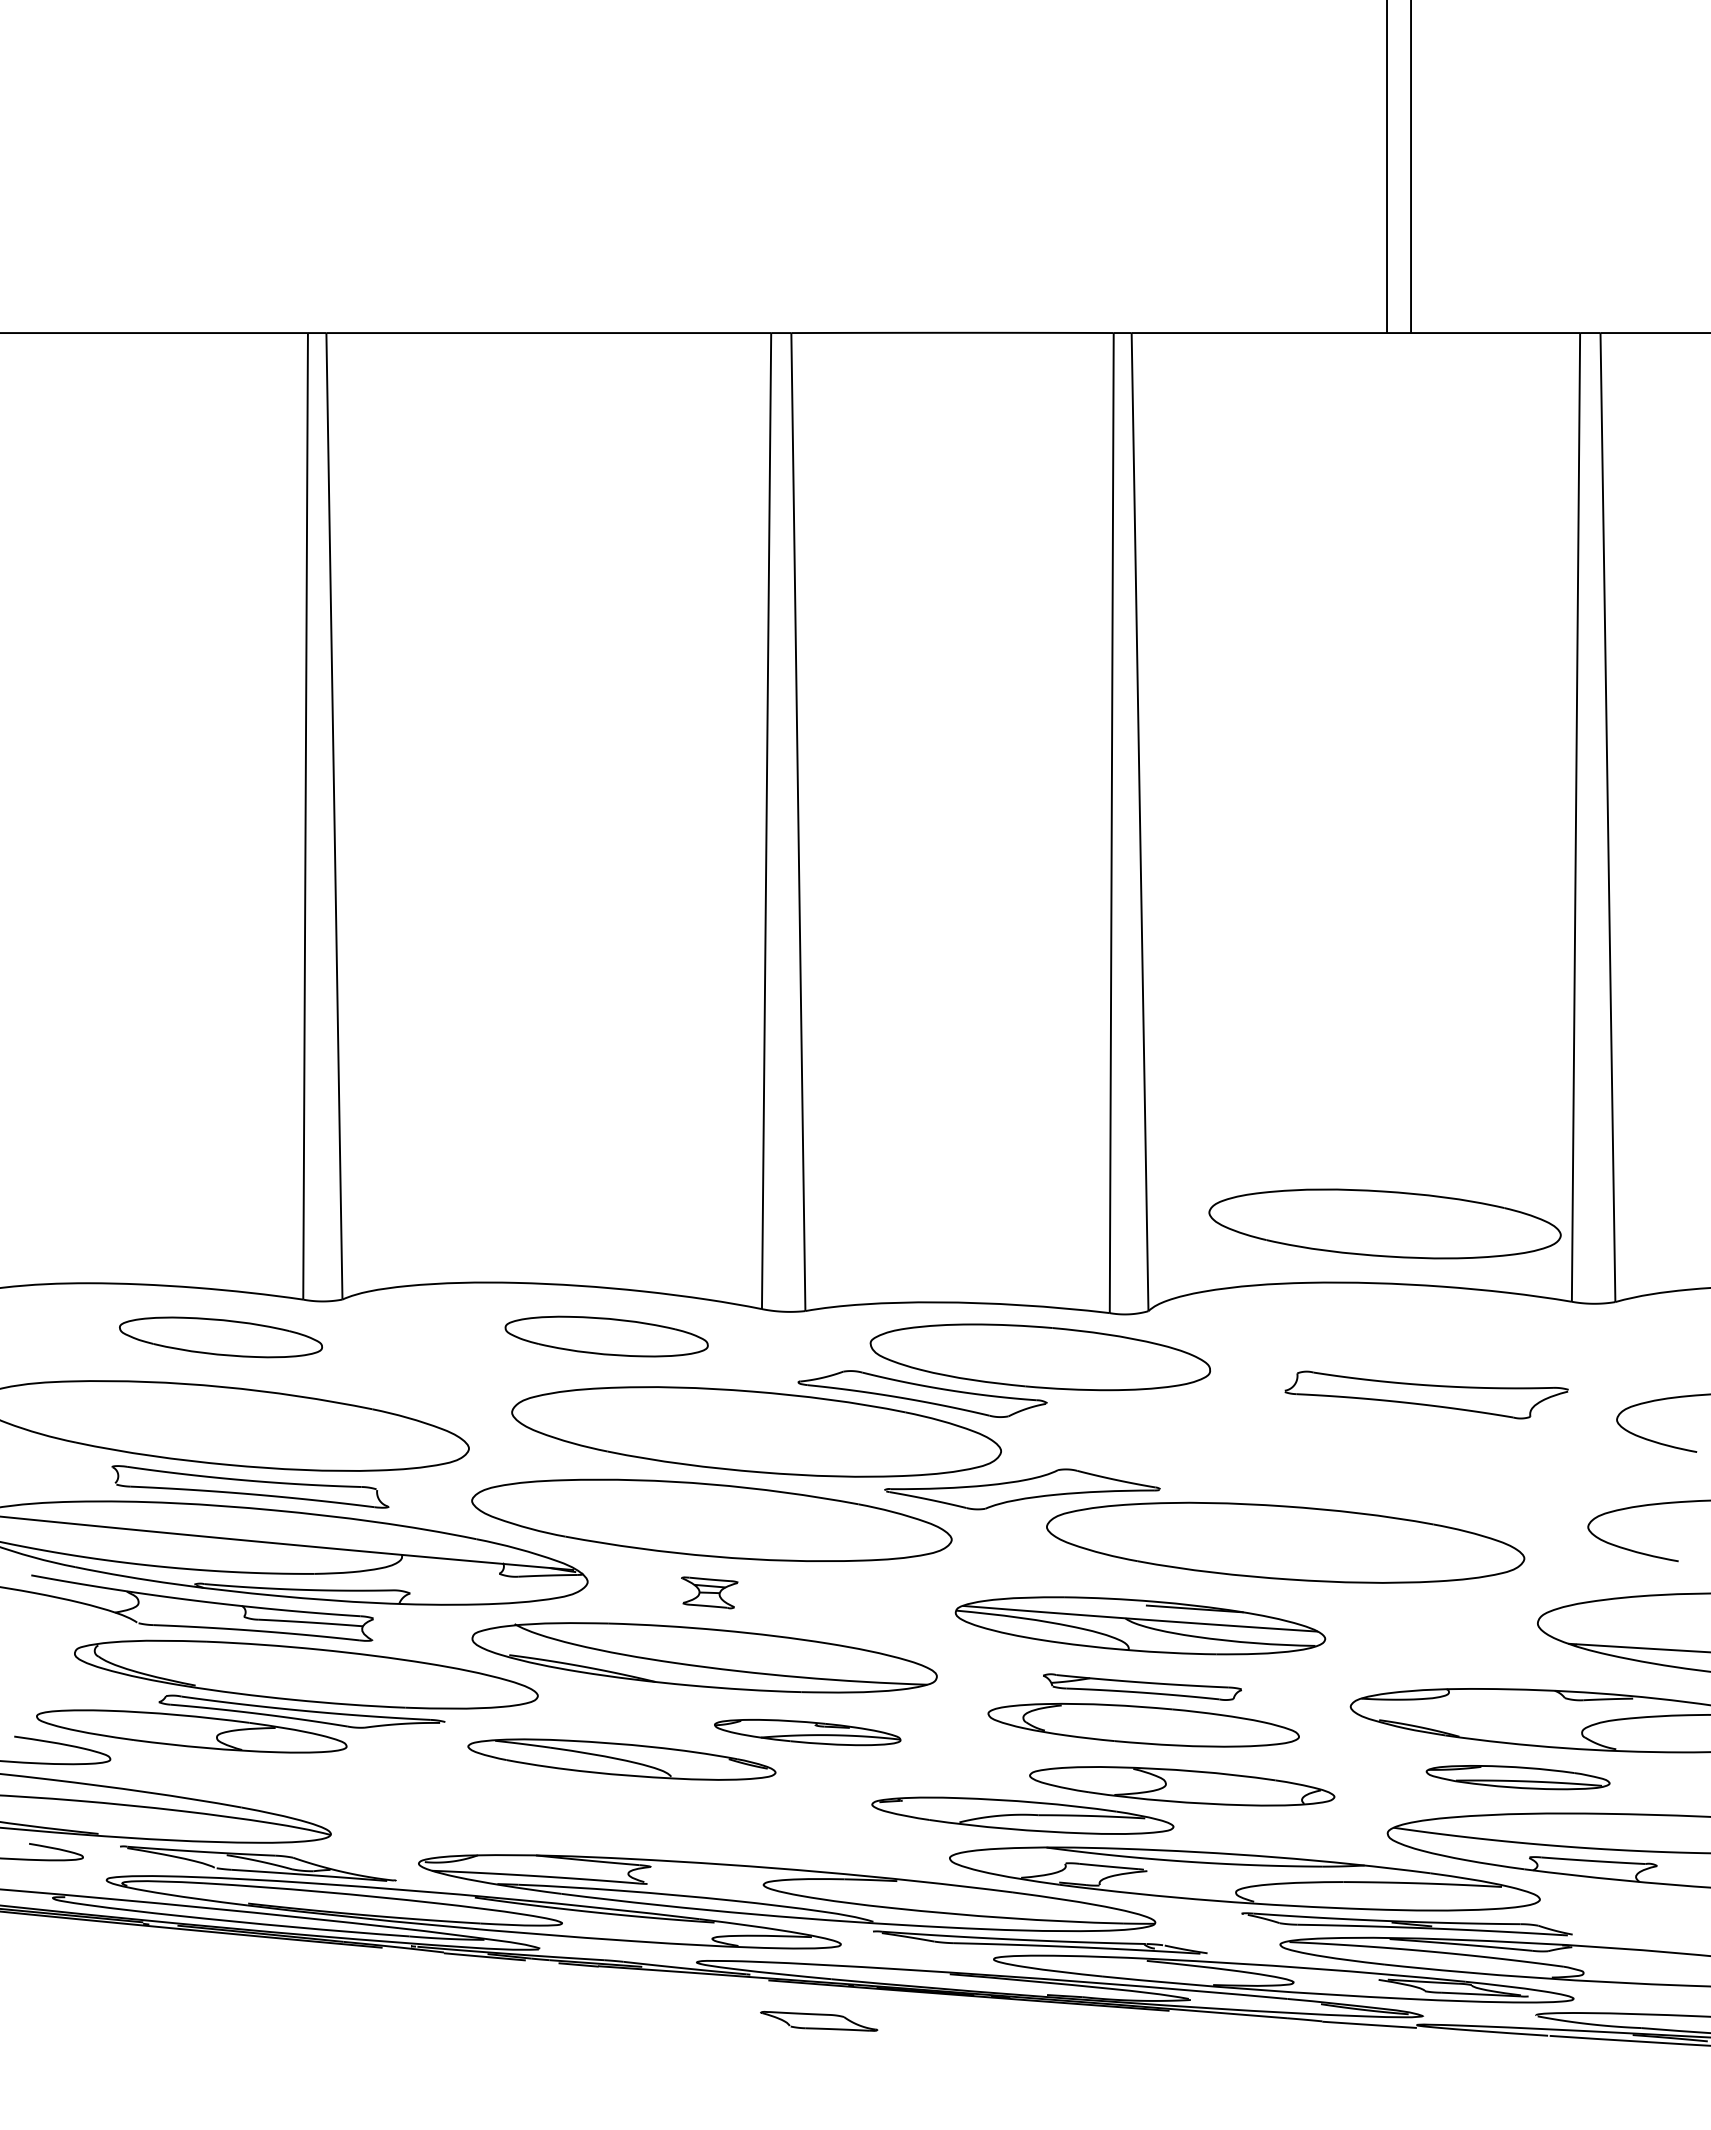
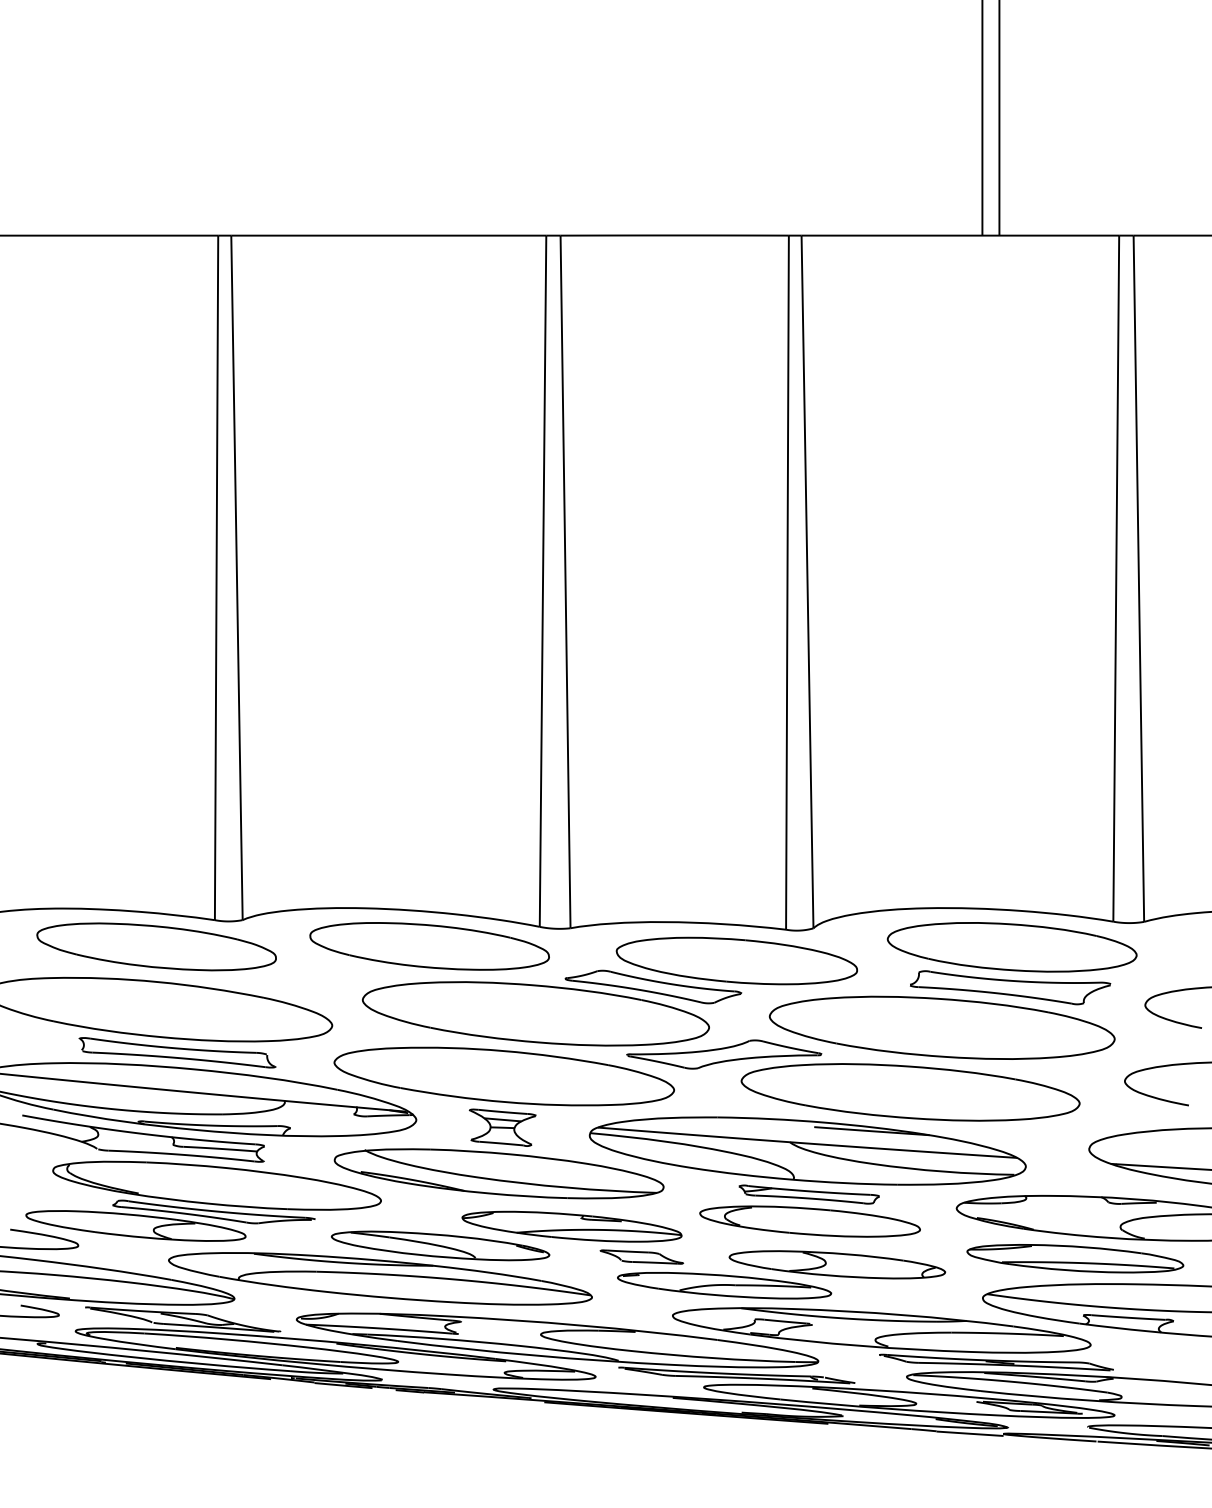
part: (1384, 1223) -> (1011, 946), moved
part: (606, 1336) -> (429, 946), size x1.67
part: (220, 1337) -> (156, 946), size x1.67
part: (1329, 1451) -> (941, 1027), added
part: (709, 1592) -> (502, 1127), size x1.67
part: (1140, 1625) -> (807, 1150), size x1.67
part: (807, 1732) -> (572, 1226), size x1.67
part: (1517, 1777) -> (1074, 1258), size x1.67
part: (536, 1805) -> (380, 1278), added
part: (819, 2021) -> (642, 1257), moved

